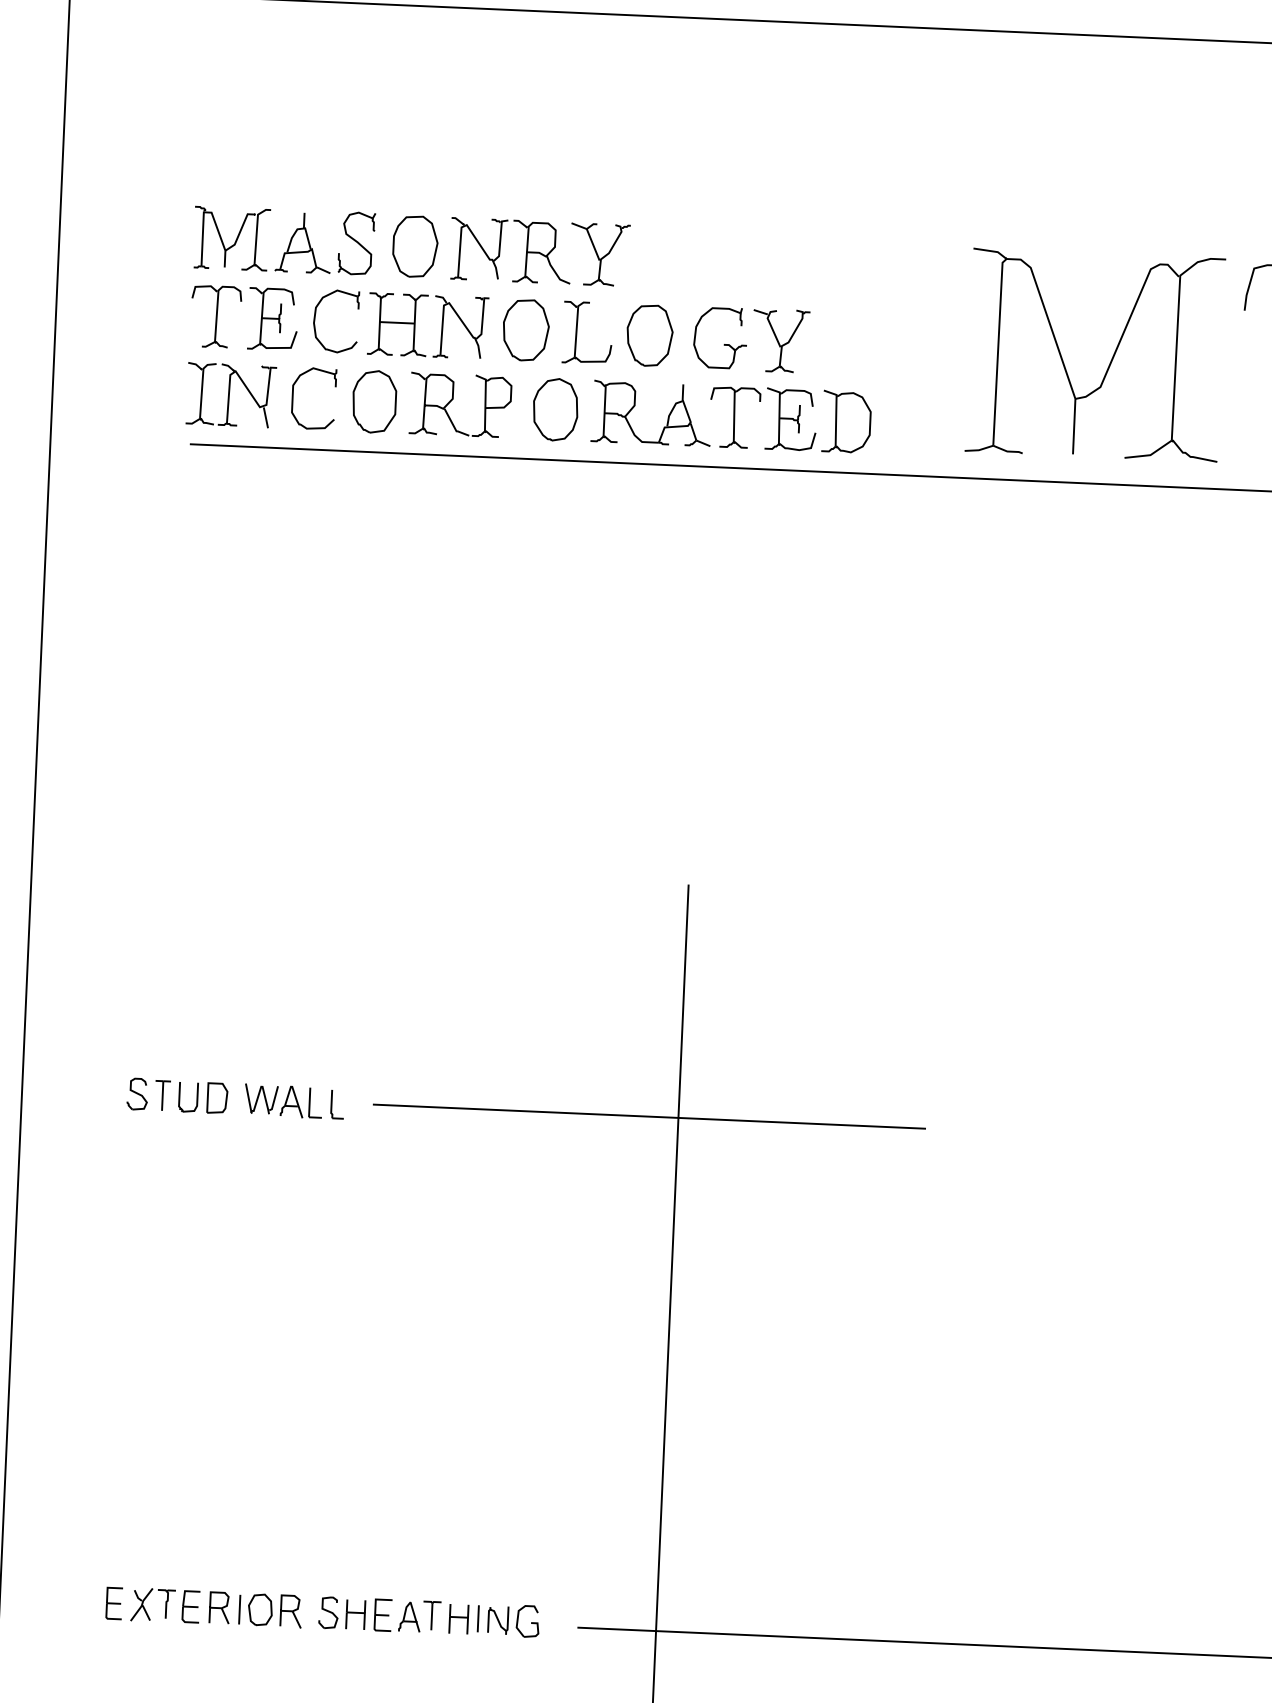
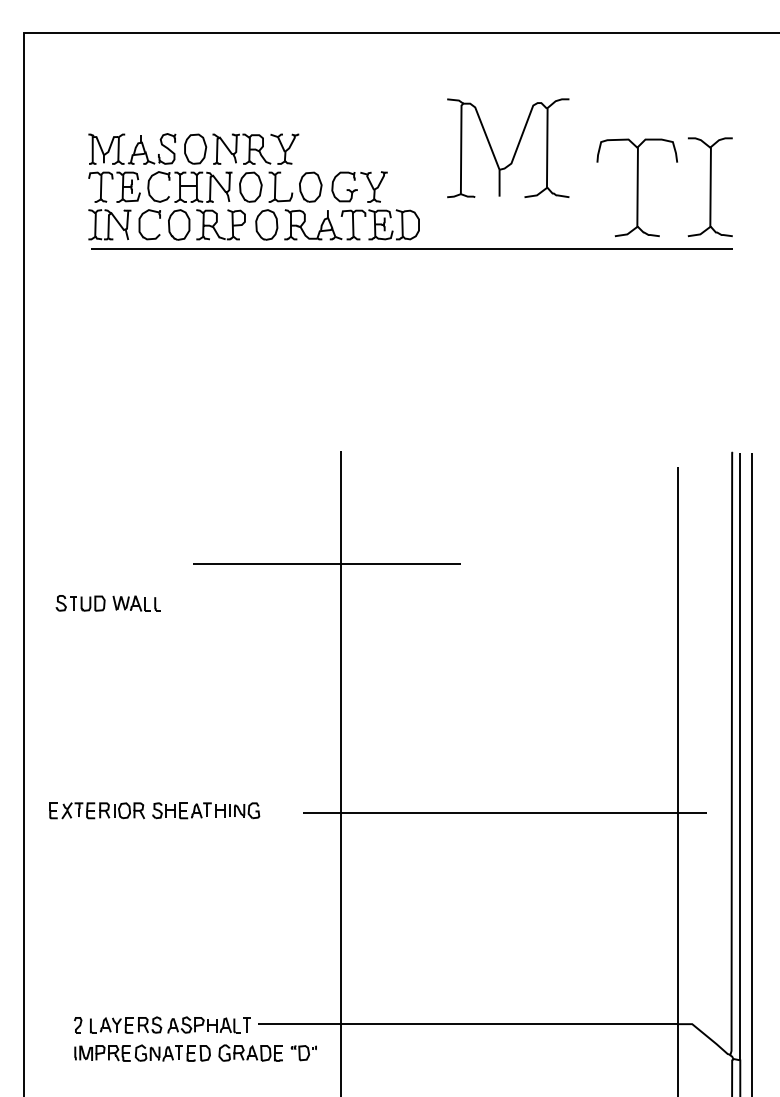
part: (1110, 358) -> (515, 149), moved
part: (232, 1098) -> (107, 603), moved
part: (322, 1611) -> (154, 810), moved

